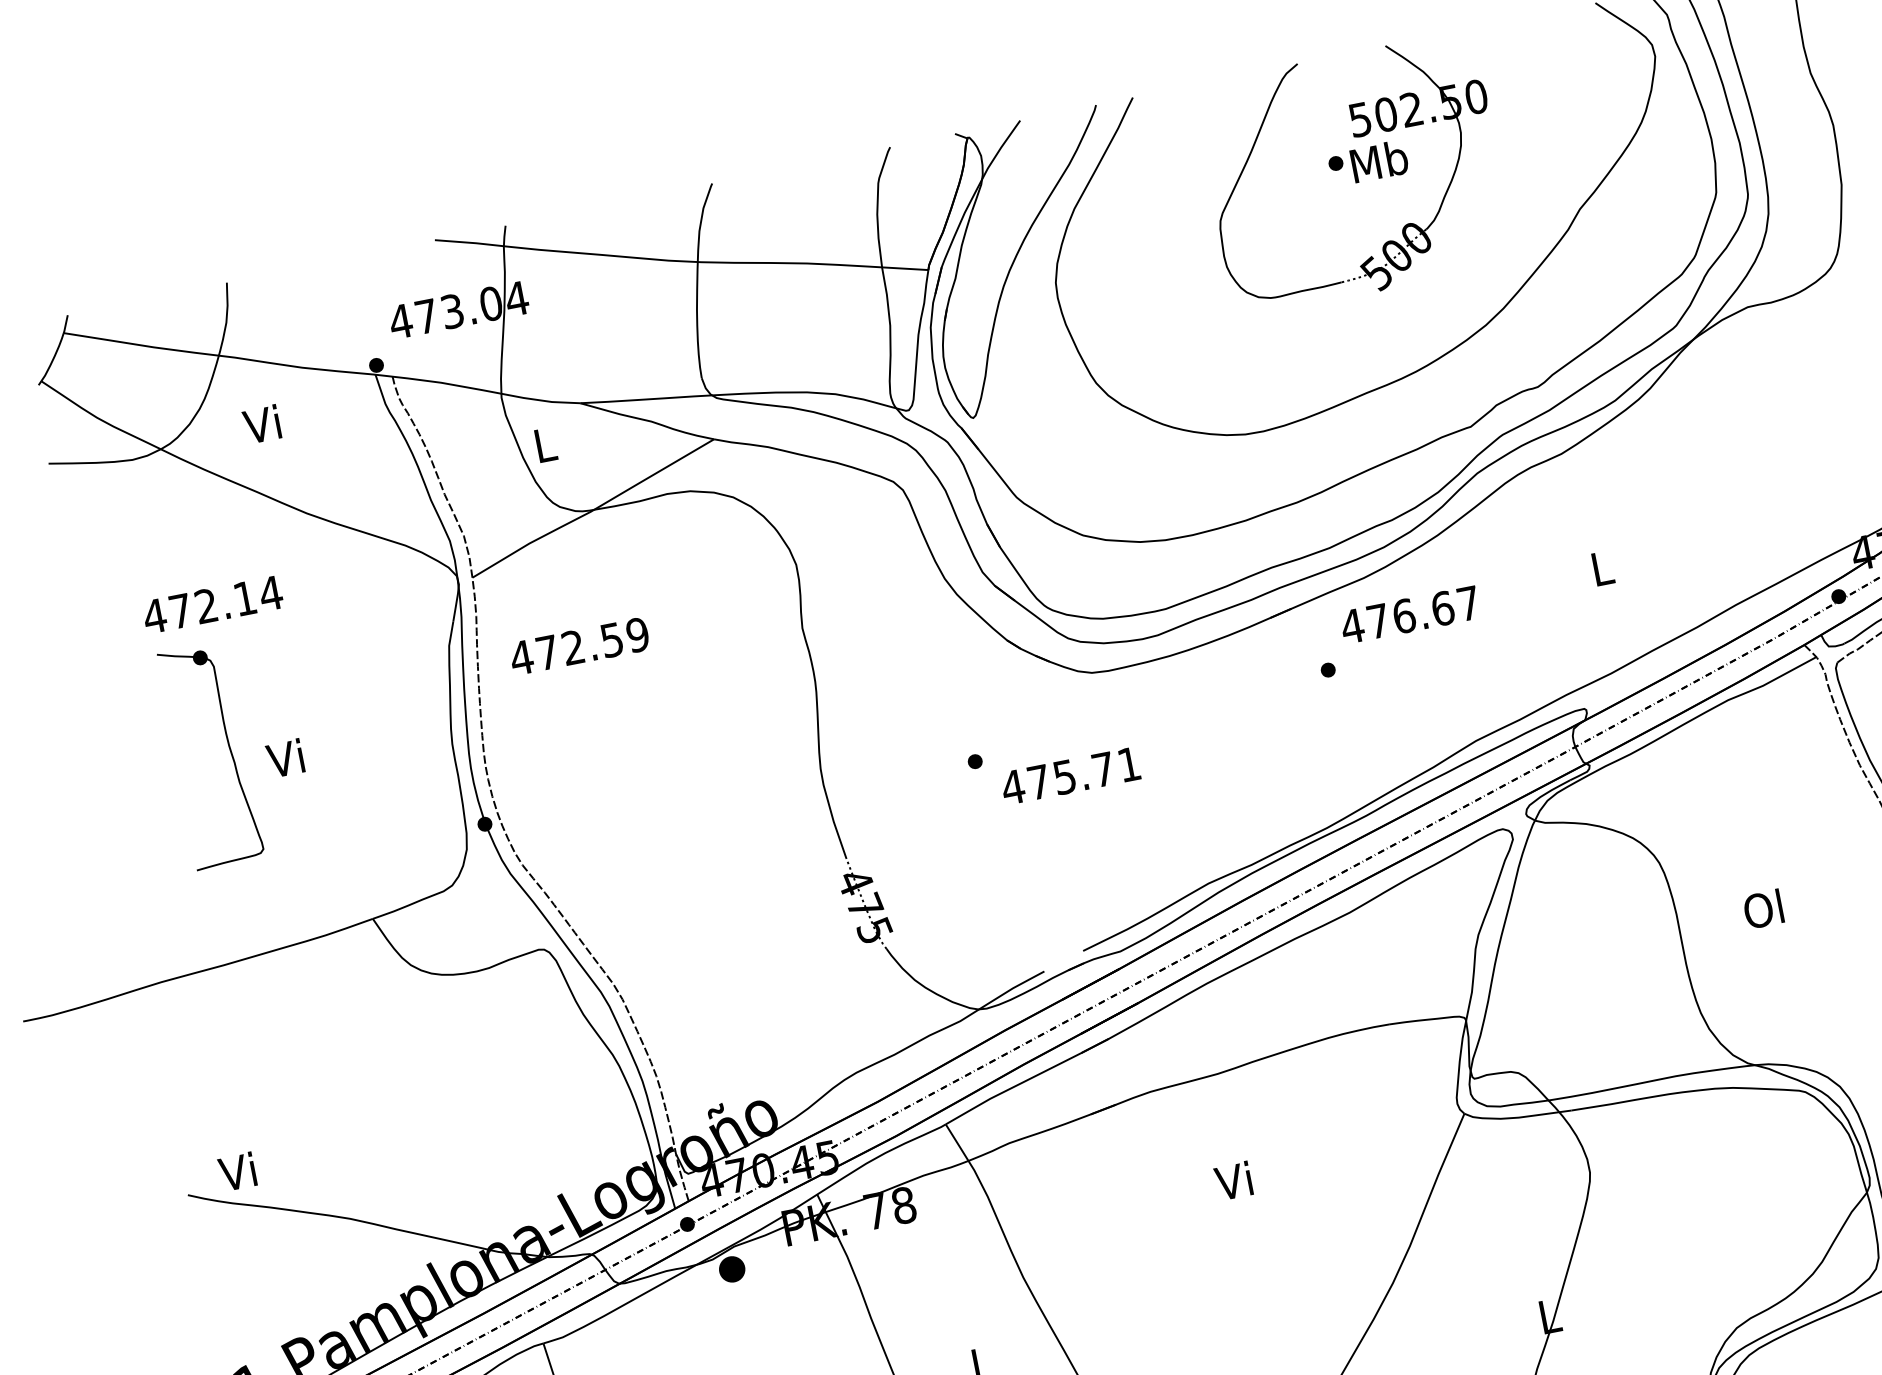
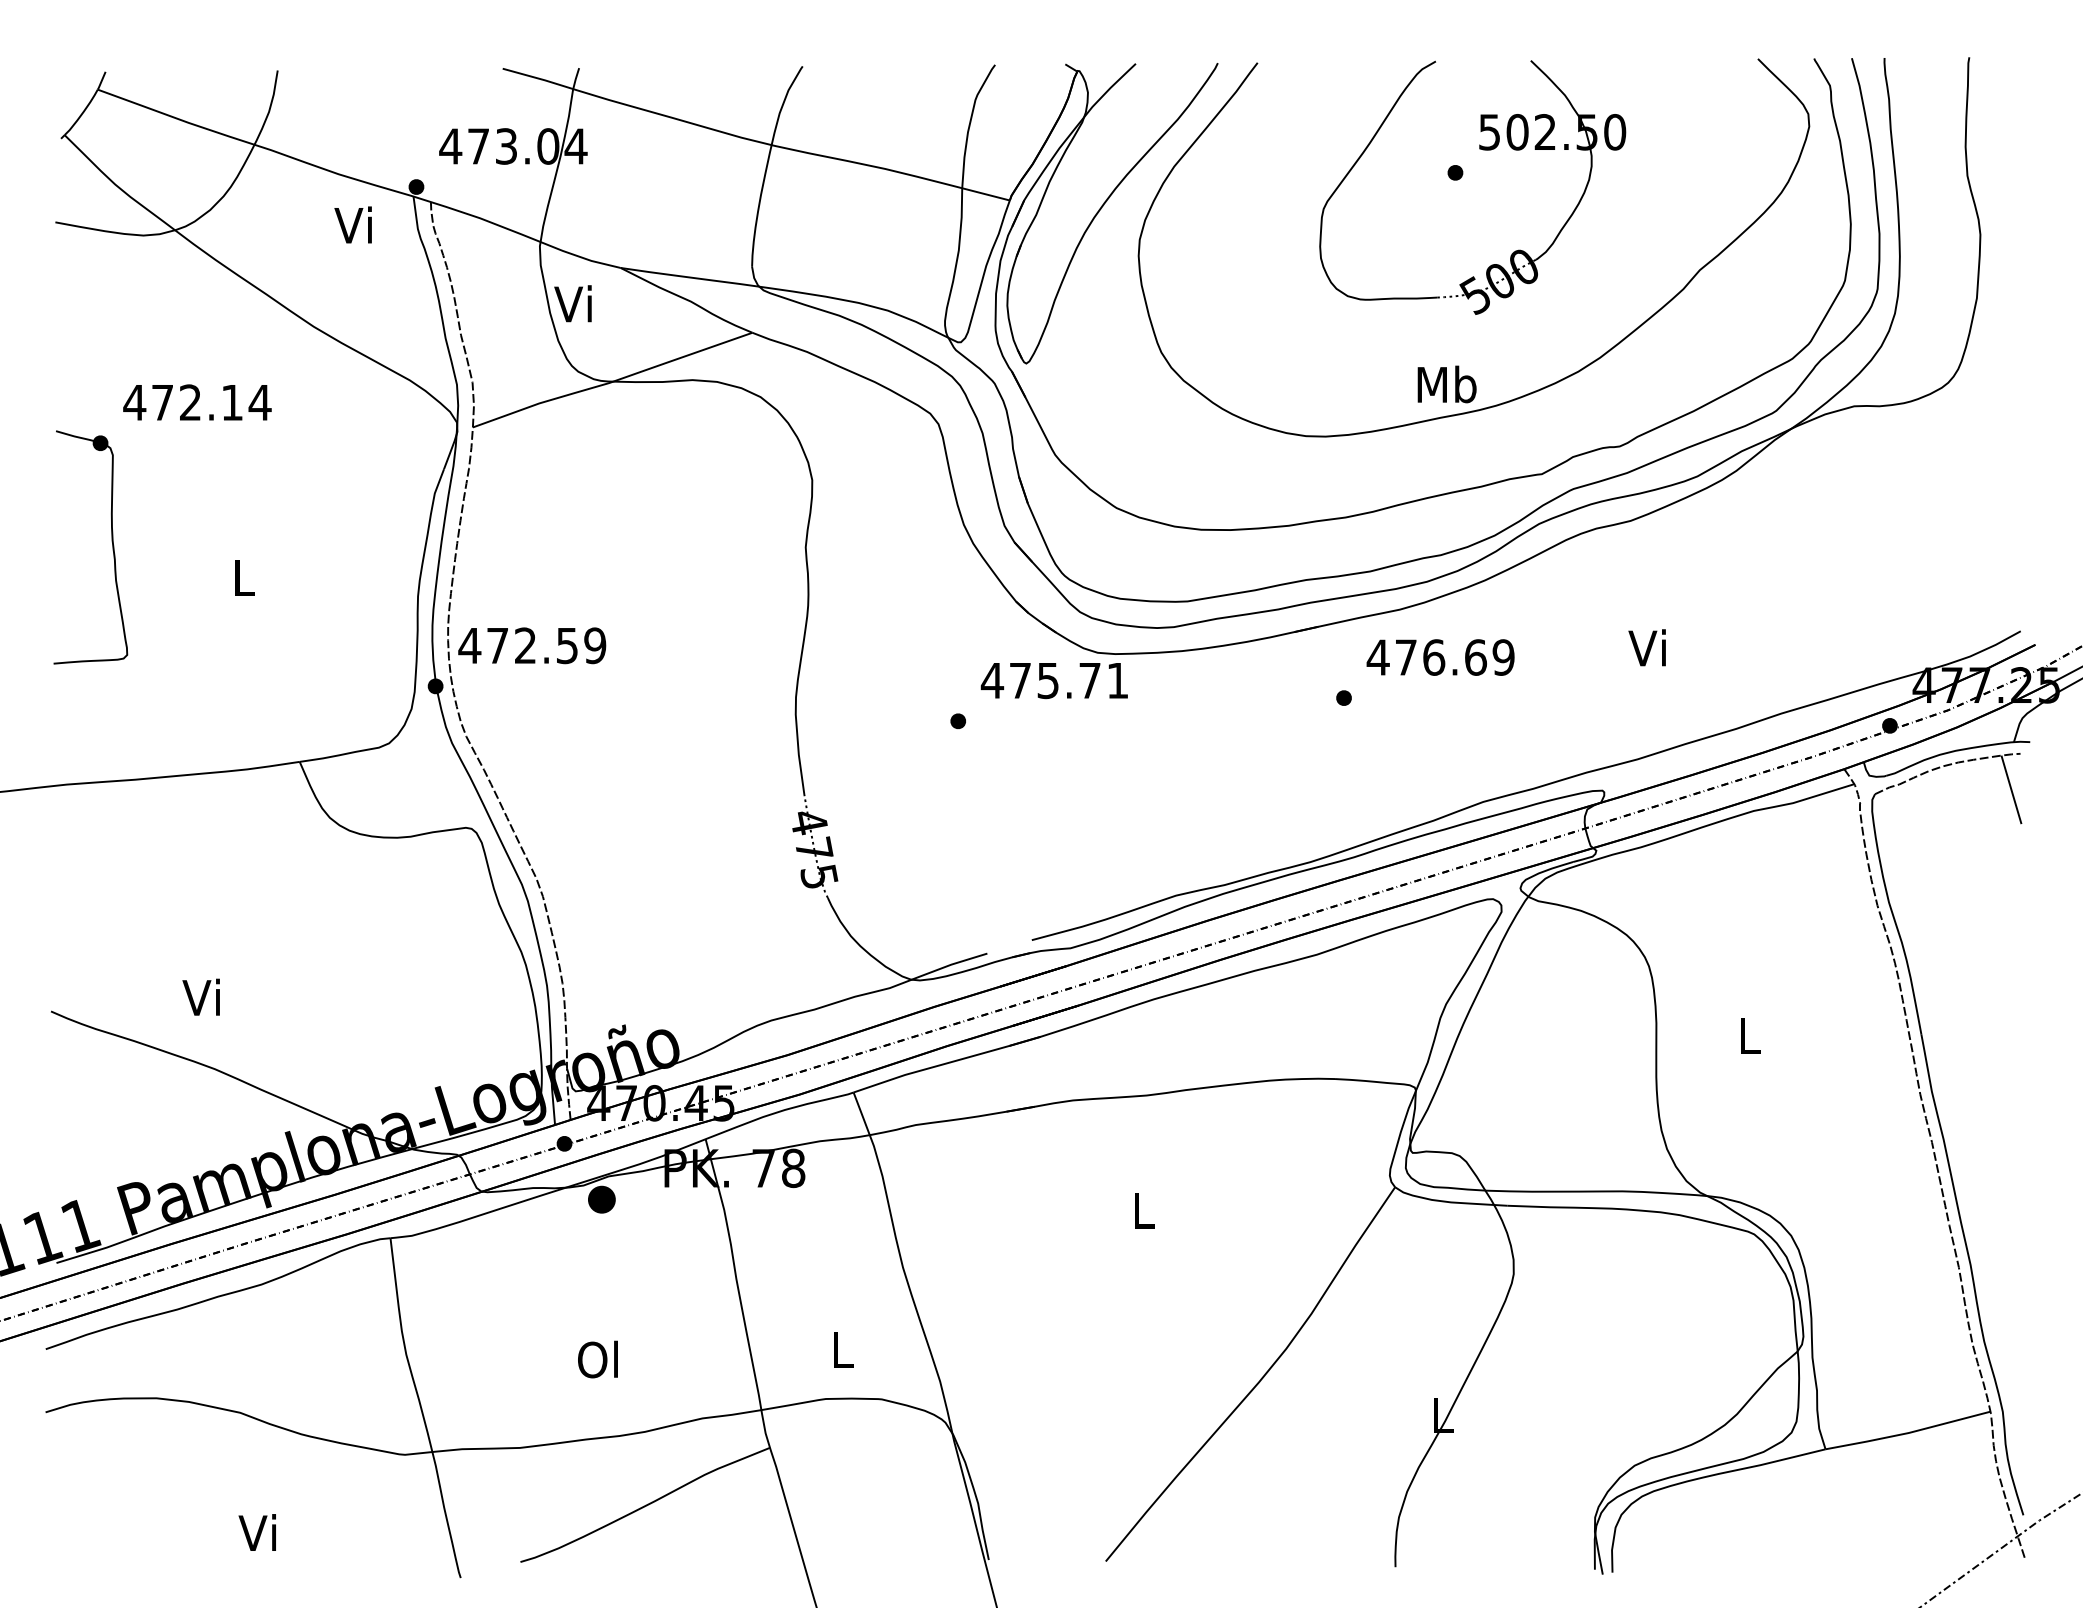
text: (1378, 161) -> (1446, 384), moved
text: (261, 424) -> (352, 224), moved
text: (542, 444) -> (572, 303), L -> Vi
text: (1599, 568) -> (1646, 647), L -> Vi
text: (1468, 603) -> (1503, 657), 476.67 -> 476.69
text: (579, 646) -> (532, 645), moved
part: (228, 746) -> (111, 541), moved
text: (284, 757) -> (240, 576), Vi -> L
text: (1069, 776) -> (1053, 681), moved
text: (1763, 909) -> (1747, 1035), Ol -> L
text: (236, 1171) -> (200, 996), moved
text: (1232, 1180) -> (1140, 1209), Vi -> L

